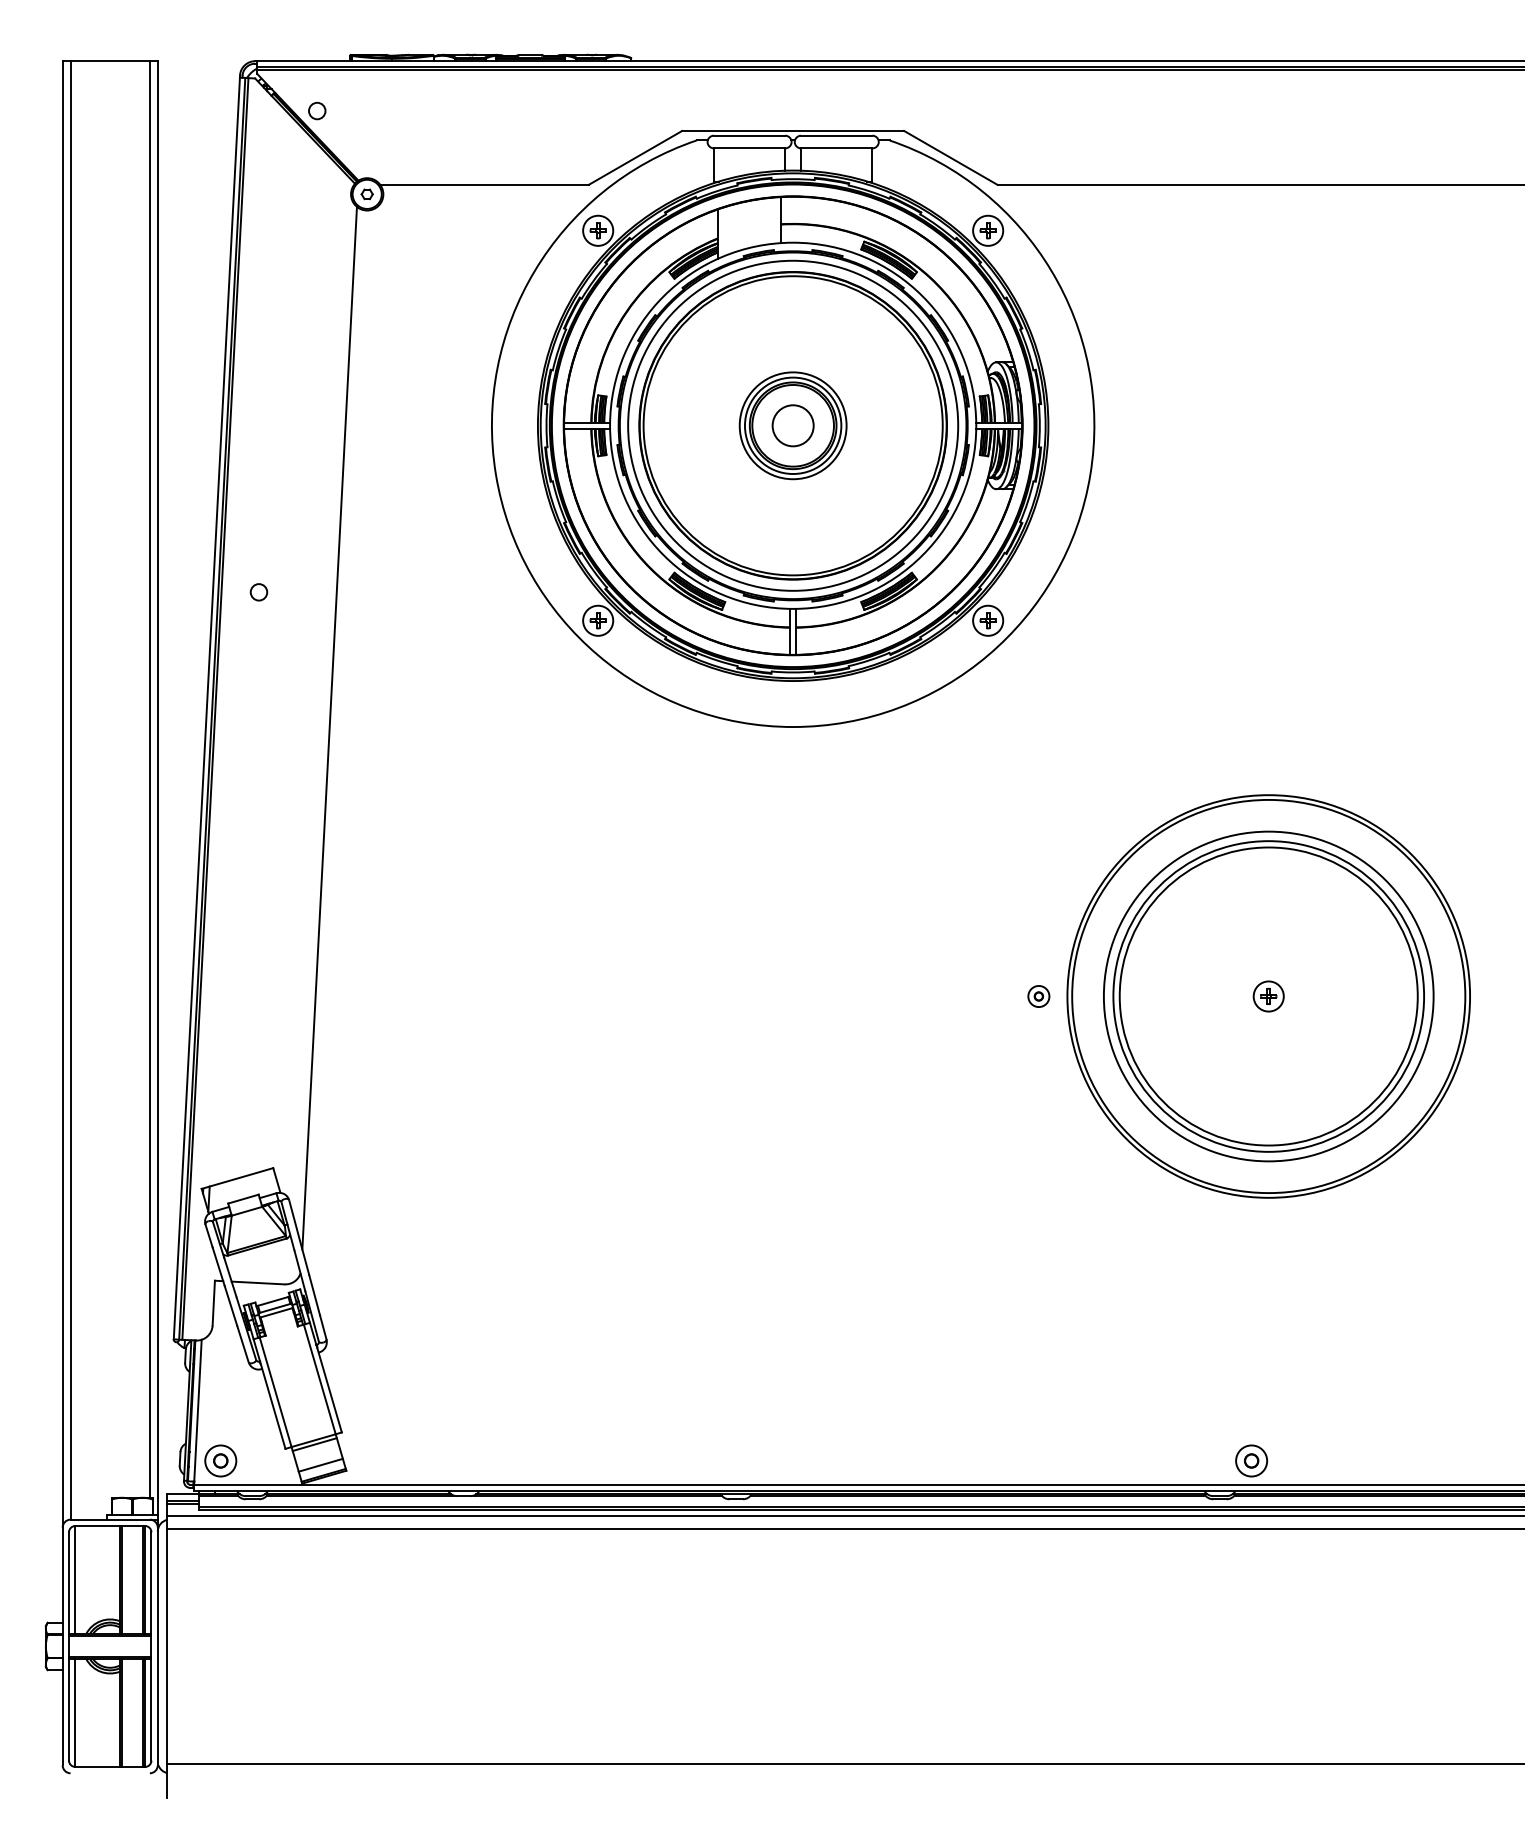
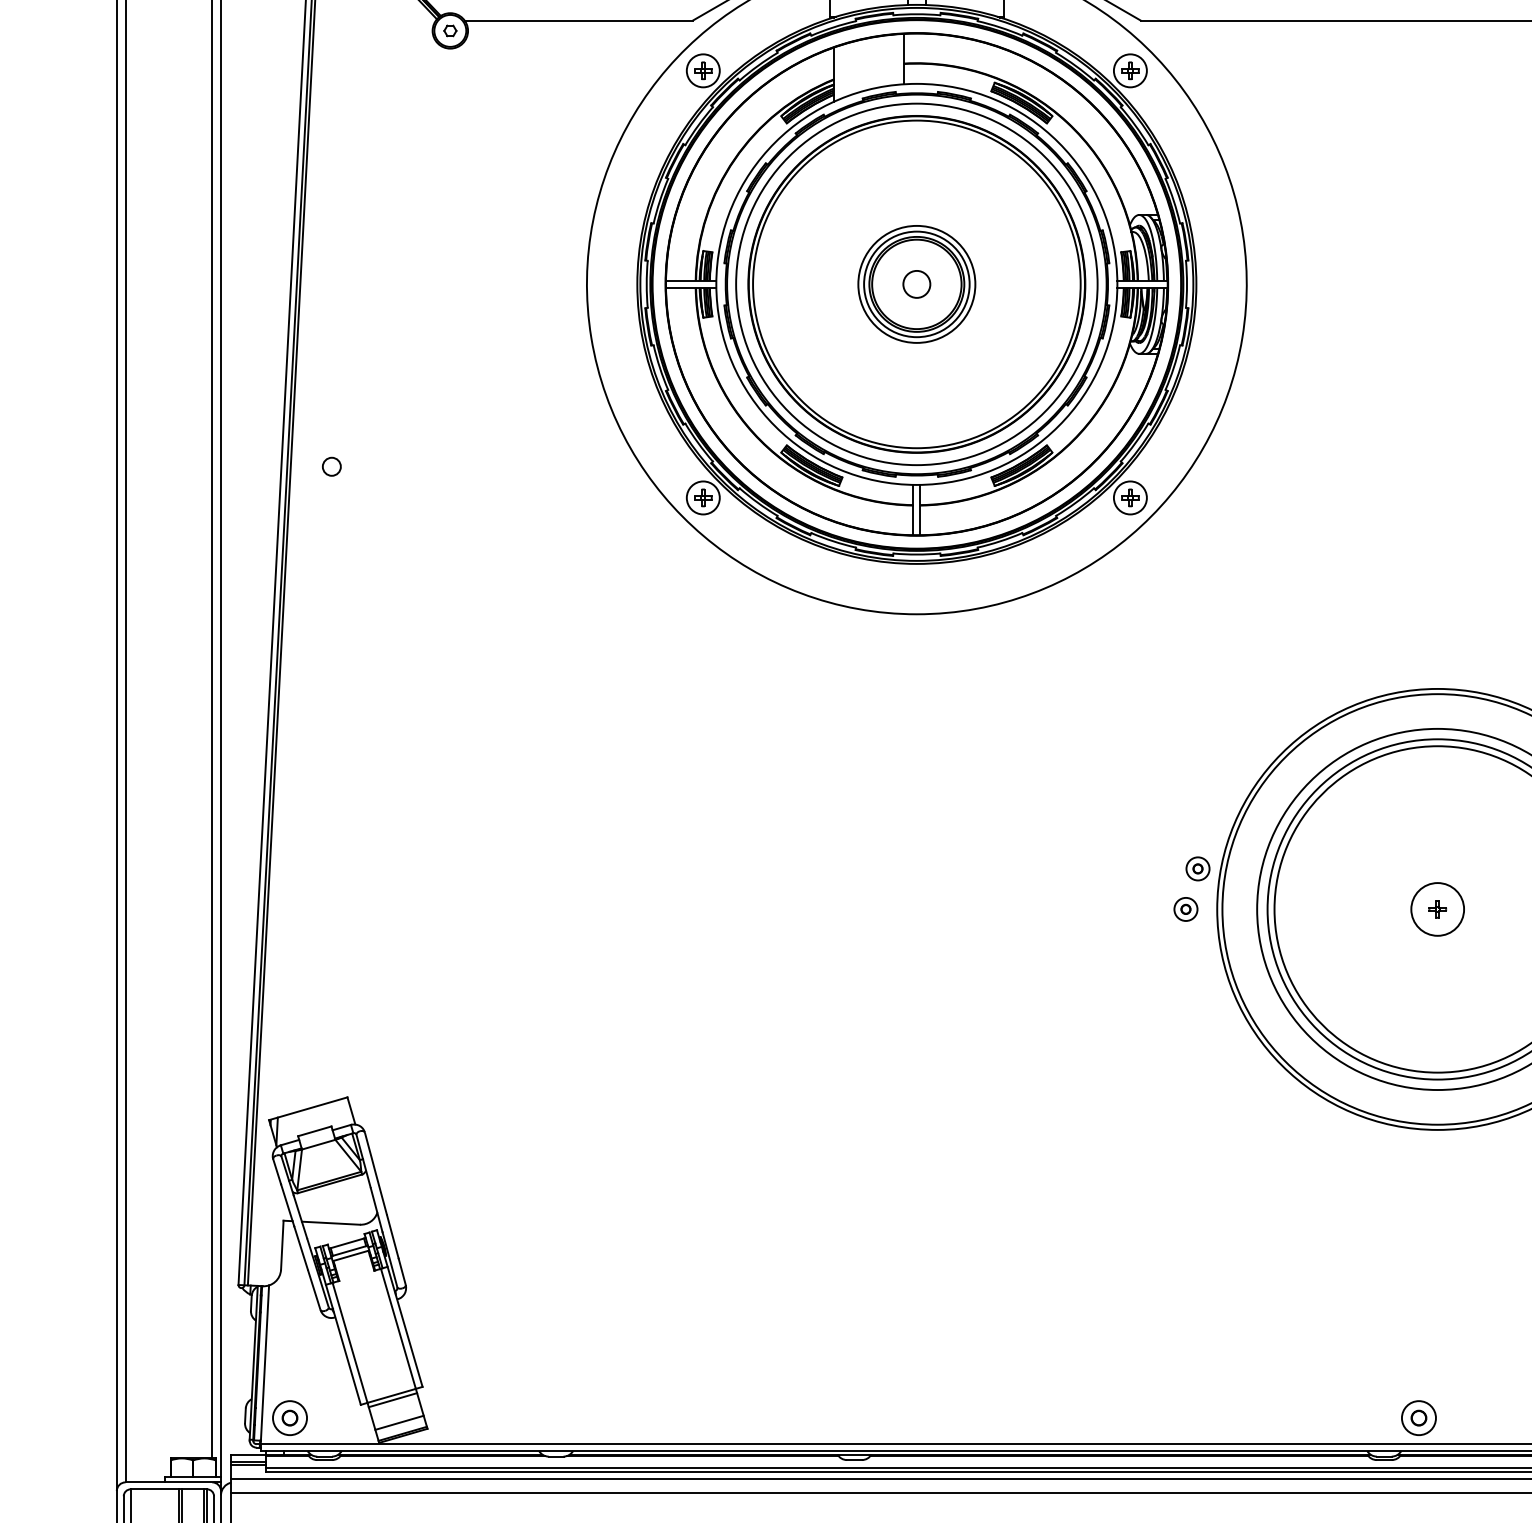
circle: (792, 425) -> (916, 284), size x0.6
line: (329, 727) -> (409, 614), removed
part: (1049, 959) -> (1197, 868), added
circle: (1268, 996) -> (1437, 909), size x1.6

